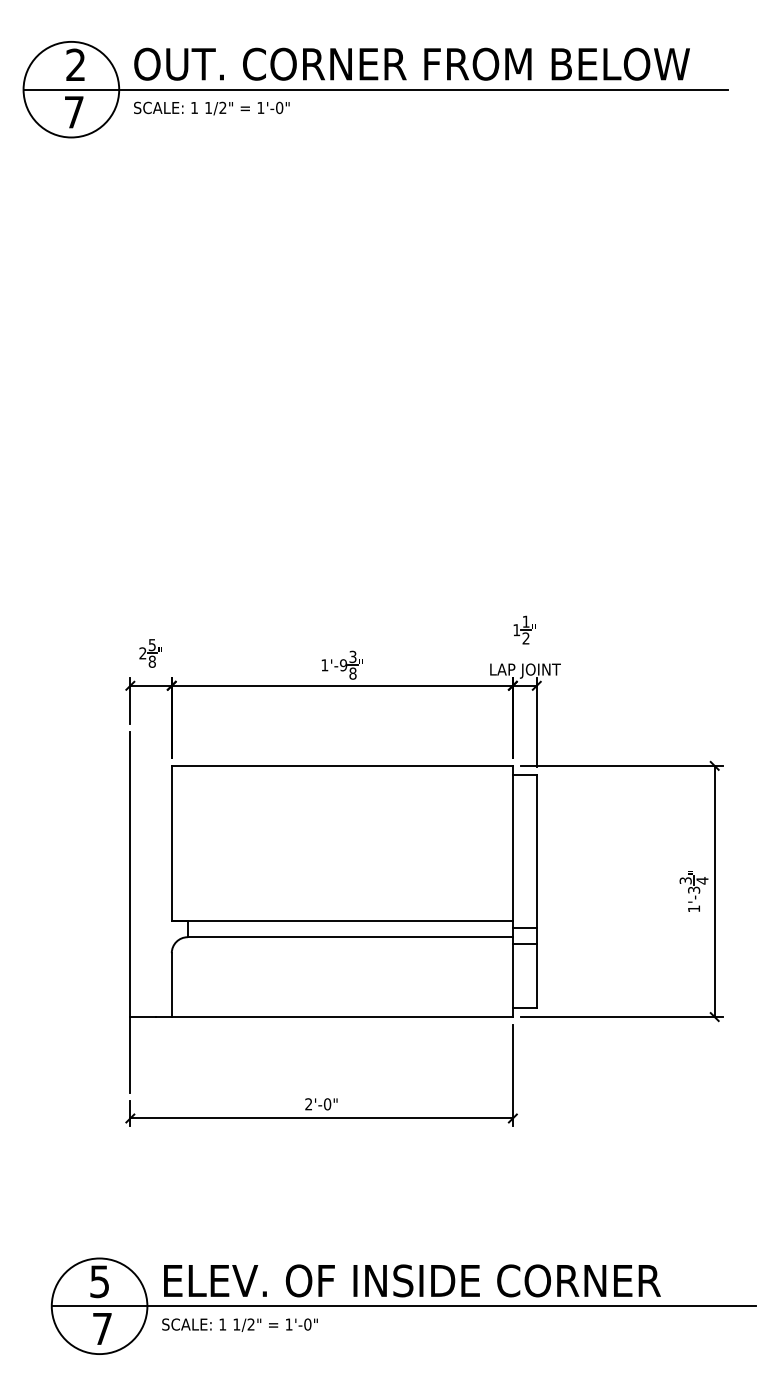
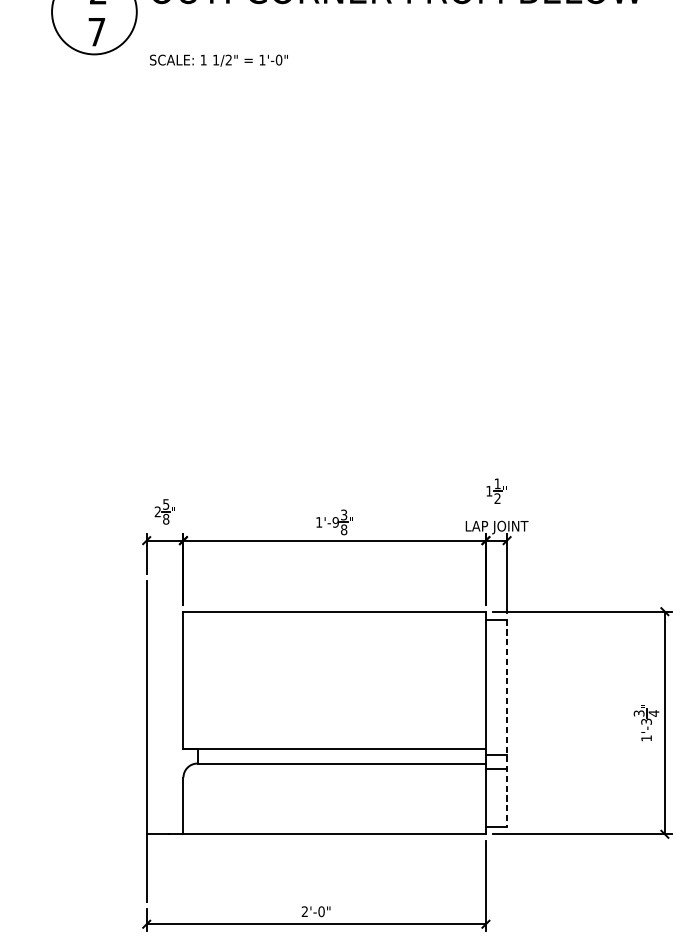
line: (375, 89) -> (364, 11), removed
text: (211, 108) -> (218, 60), moved
line: (536, 891) -> (506, 722), solid -> dashed

